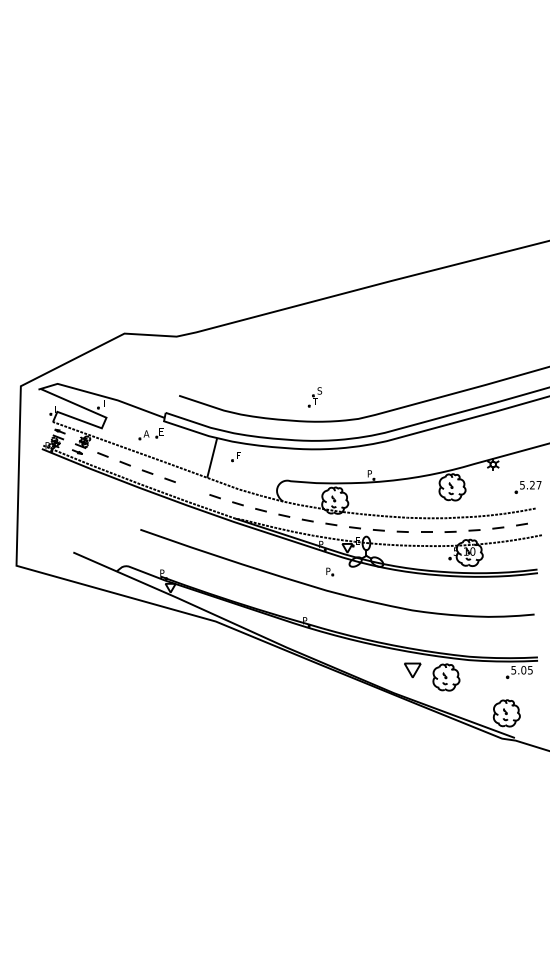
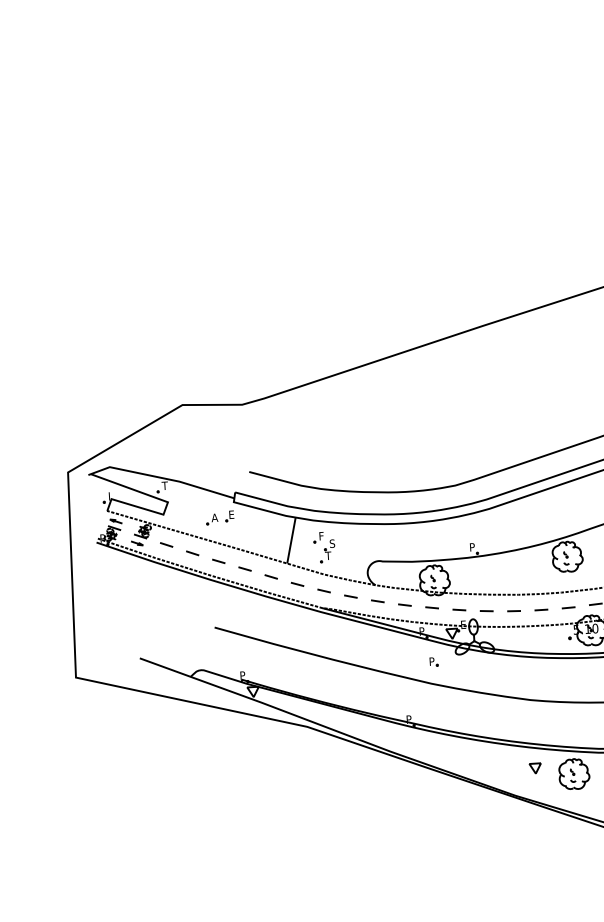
part: (314, 397) -> (326, 551), moved
line: (192, 488) -> (271, 576), added
part: (412, 670) -> (535, 768), size x0.62

